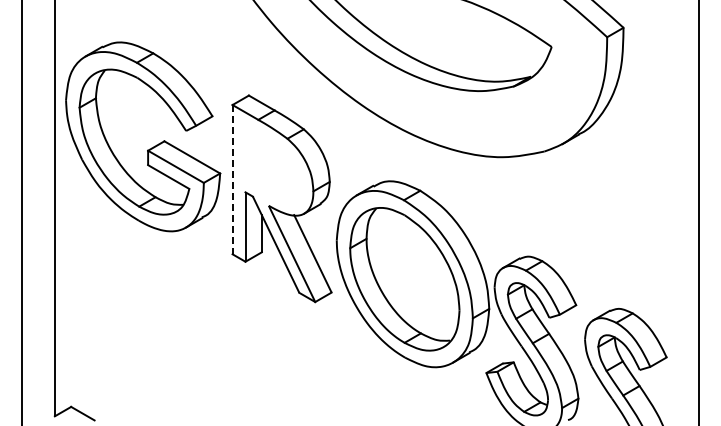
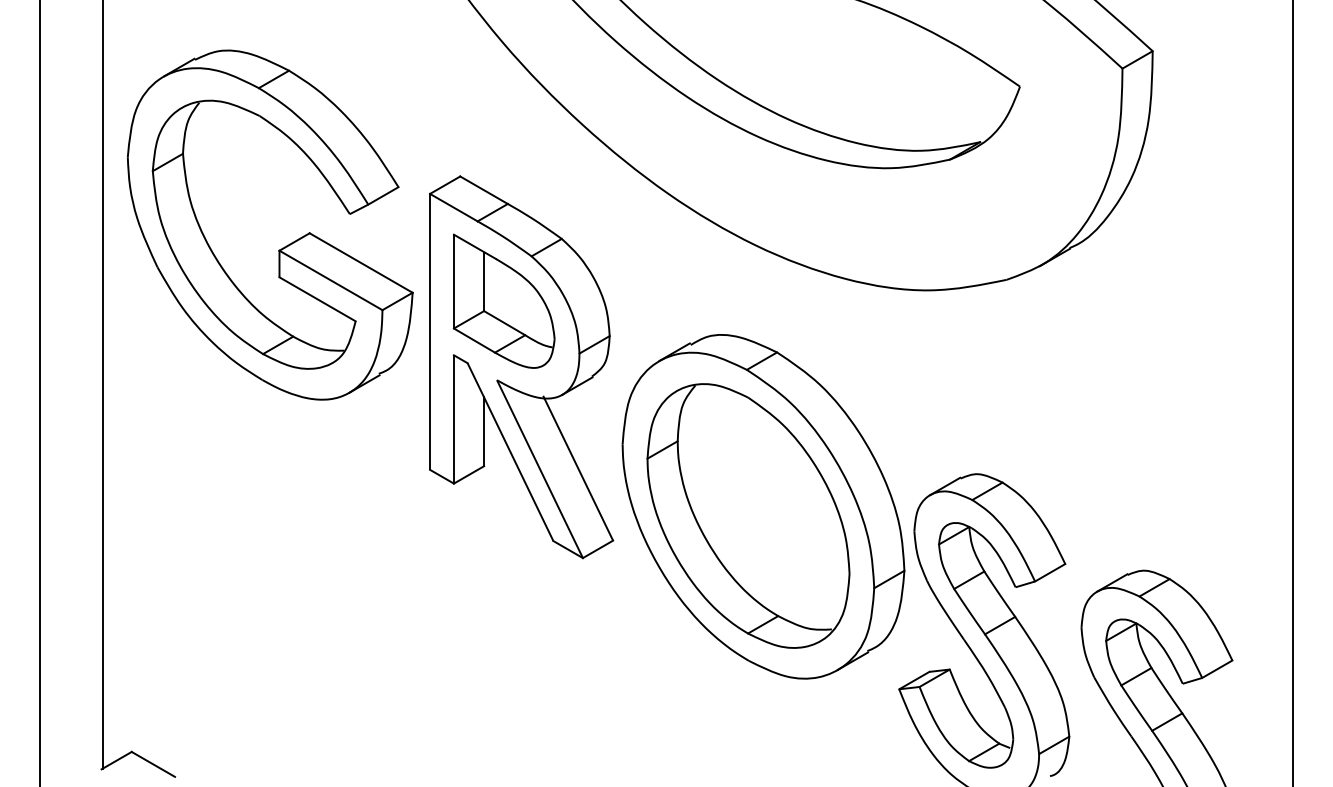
part: (149, 148) -> (282, 246), moved
part: (272, 163) -> (503, 302), added
line: (232, 180) -> (429, 333), dashed -> solid

